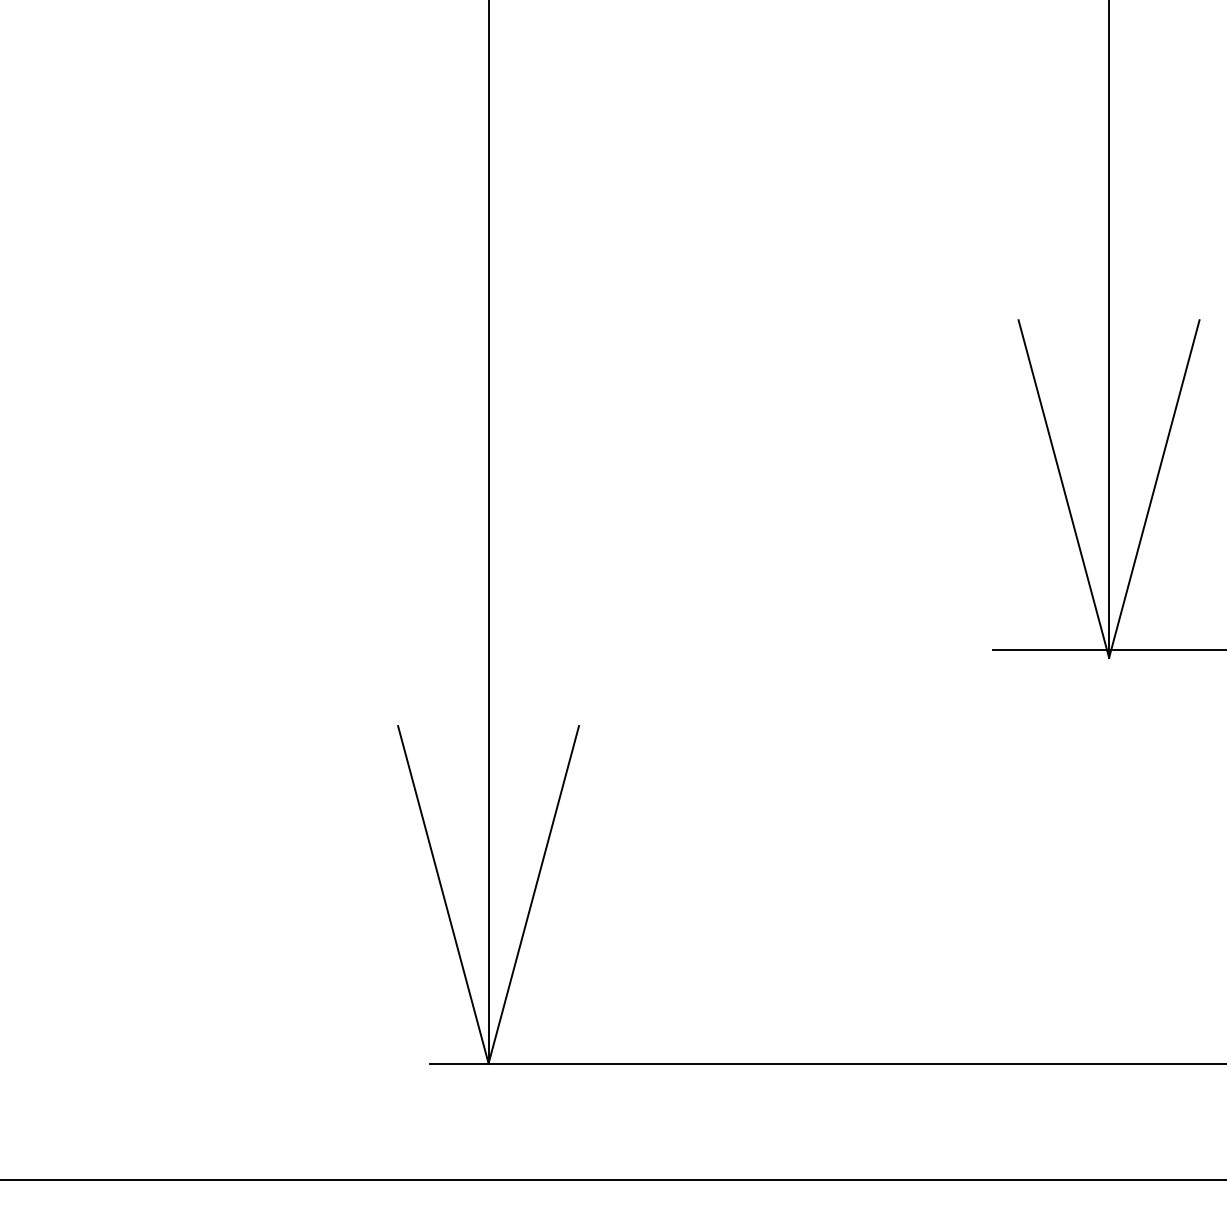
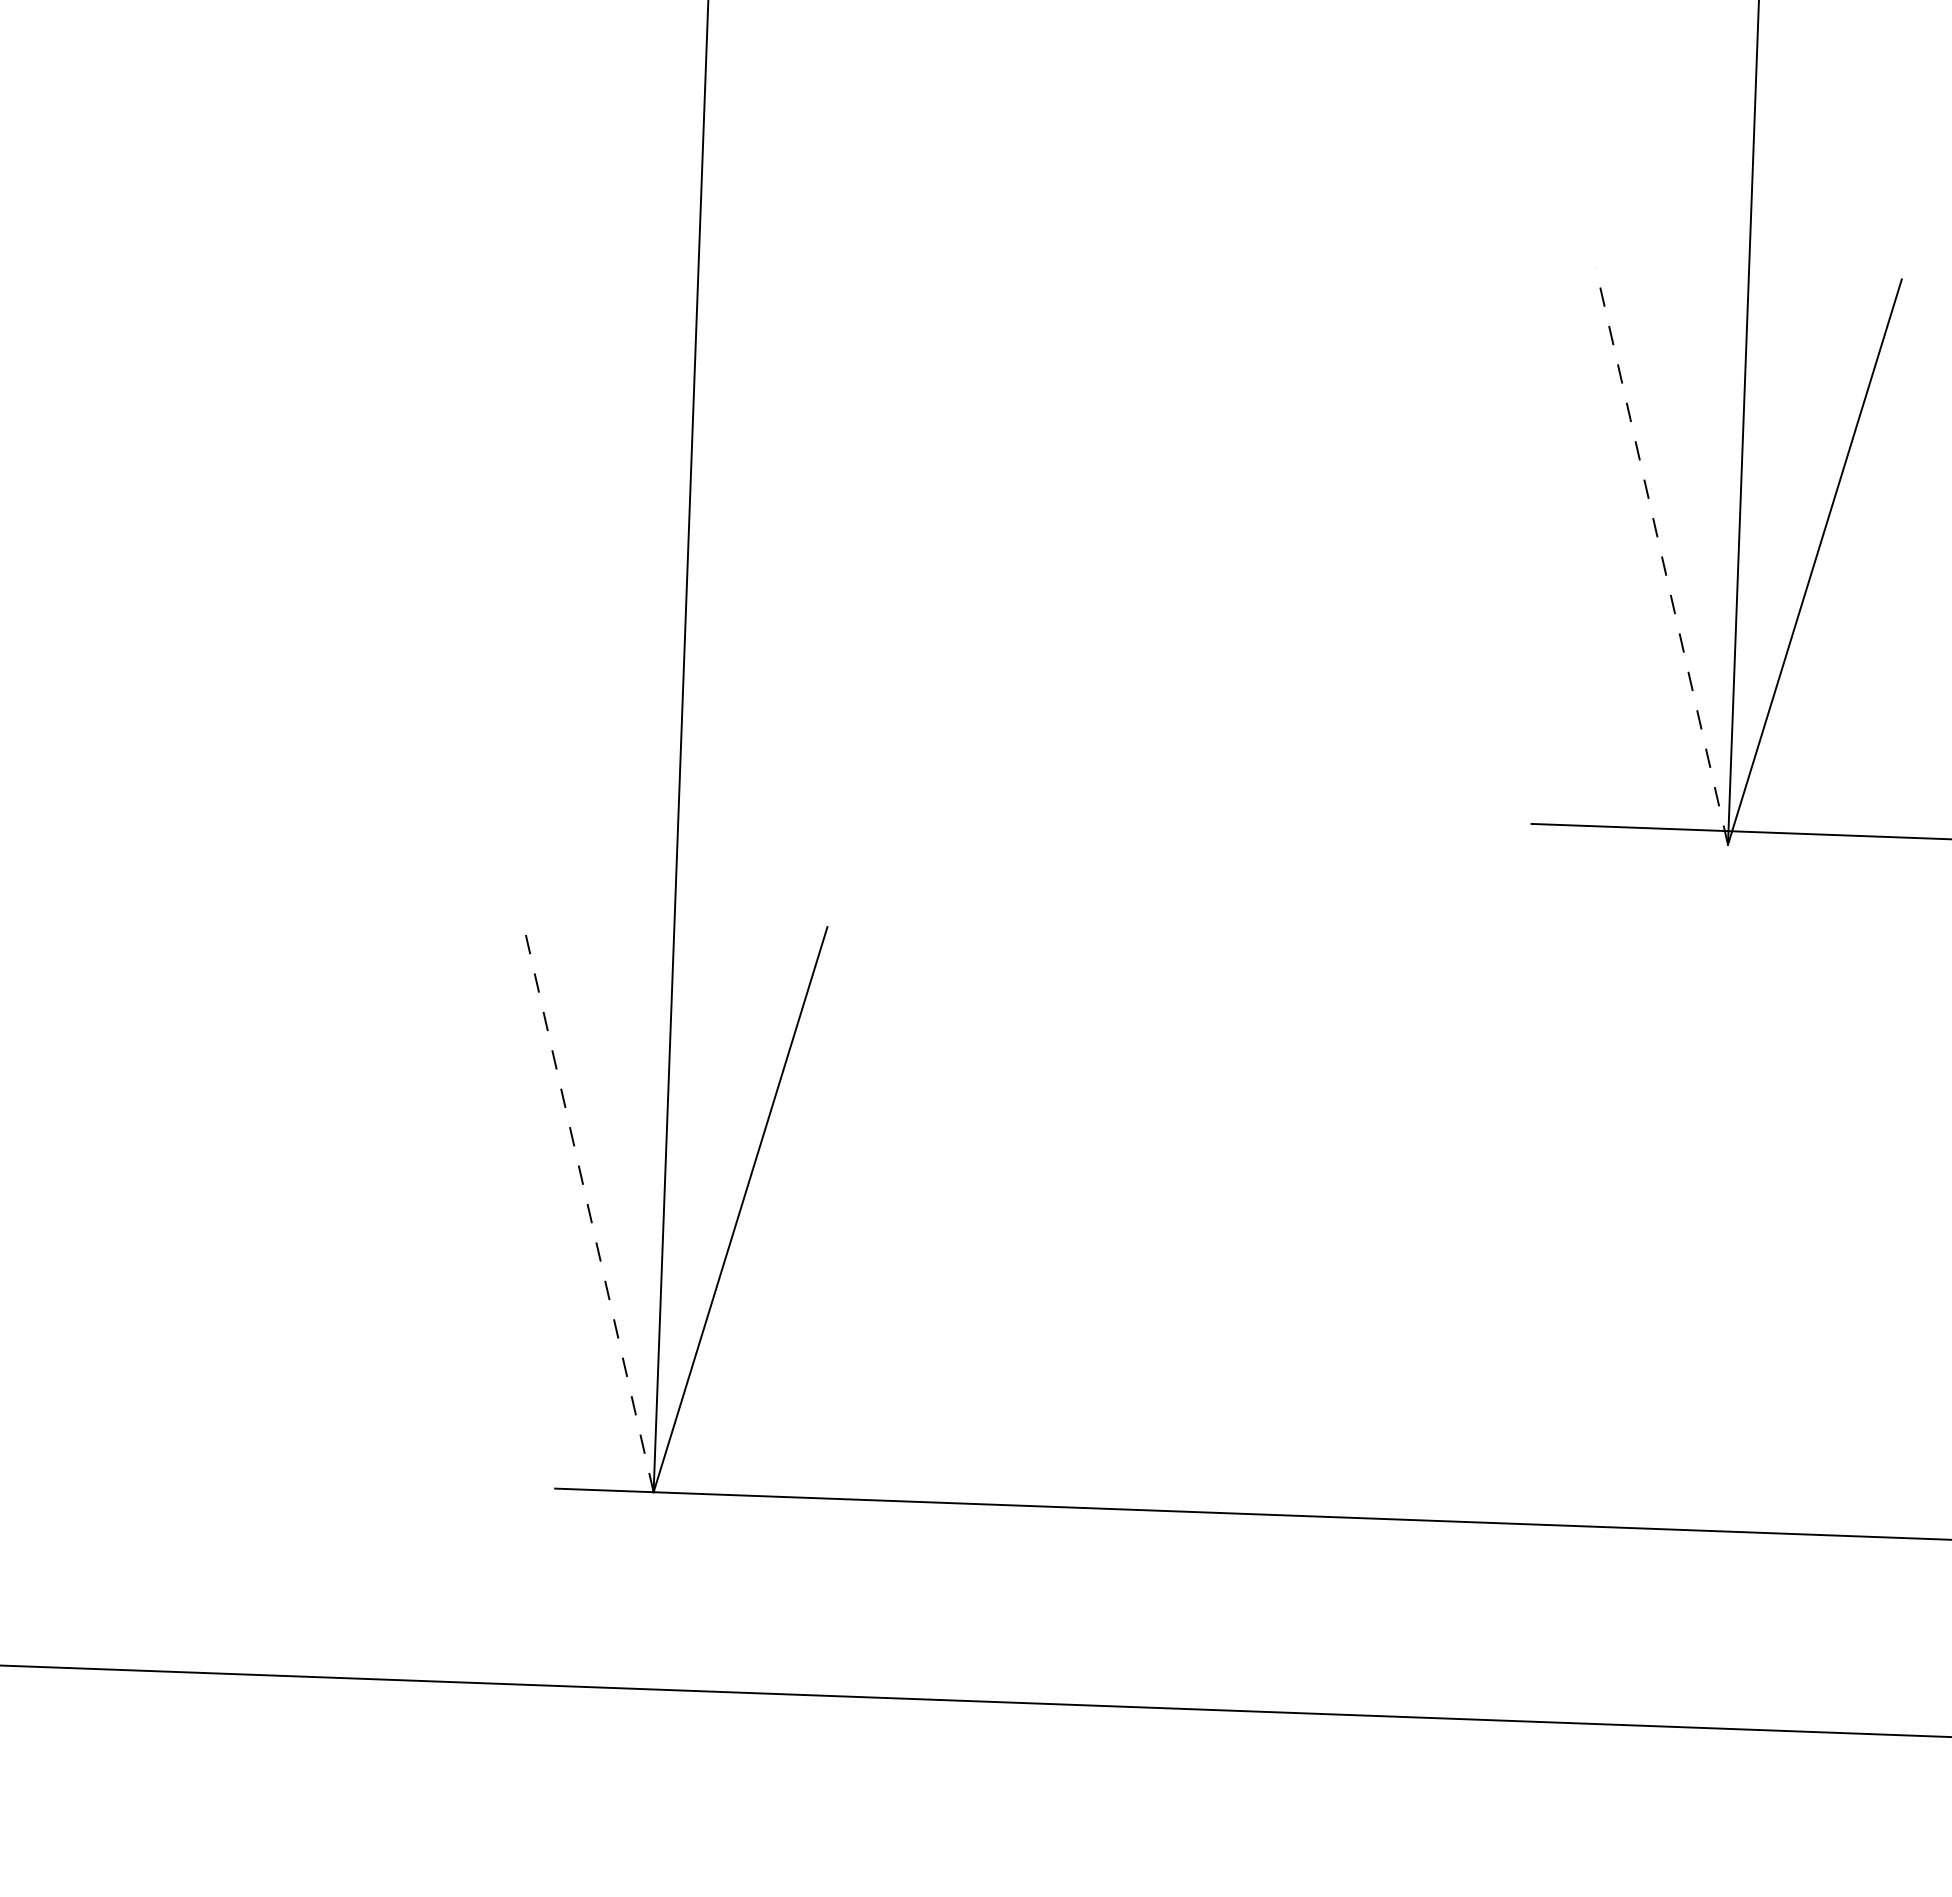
line: (1063, 489) -> (1661, 557), solid -> dashed
line: (443, 894) -> (587, 1203), solid -> dashed

